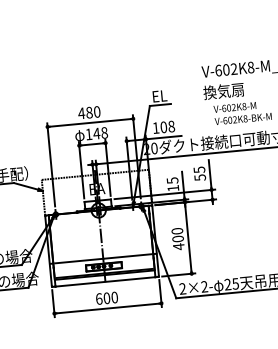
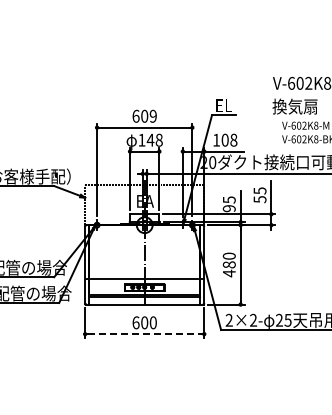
text: (89, 111) -> (144, 115), 480 -> 609
text: (172, 188) -> (228, 208), 15 -> 95
text: (178, 238) -> (229, 264), 400 -> 480
line: (108, 308) -> (145, 334), solid -> dashed

